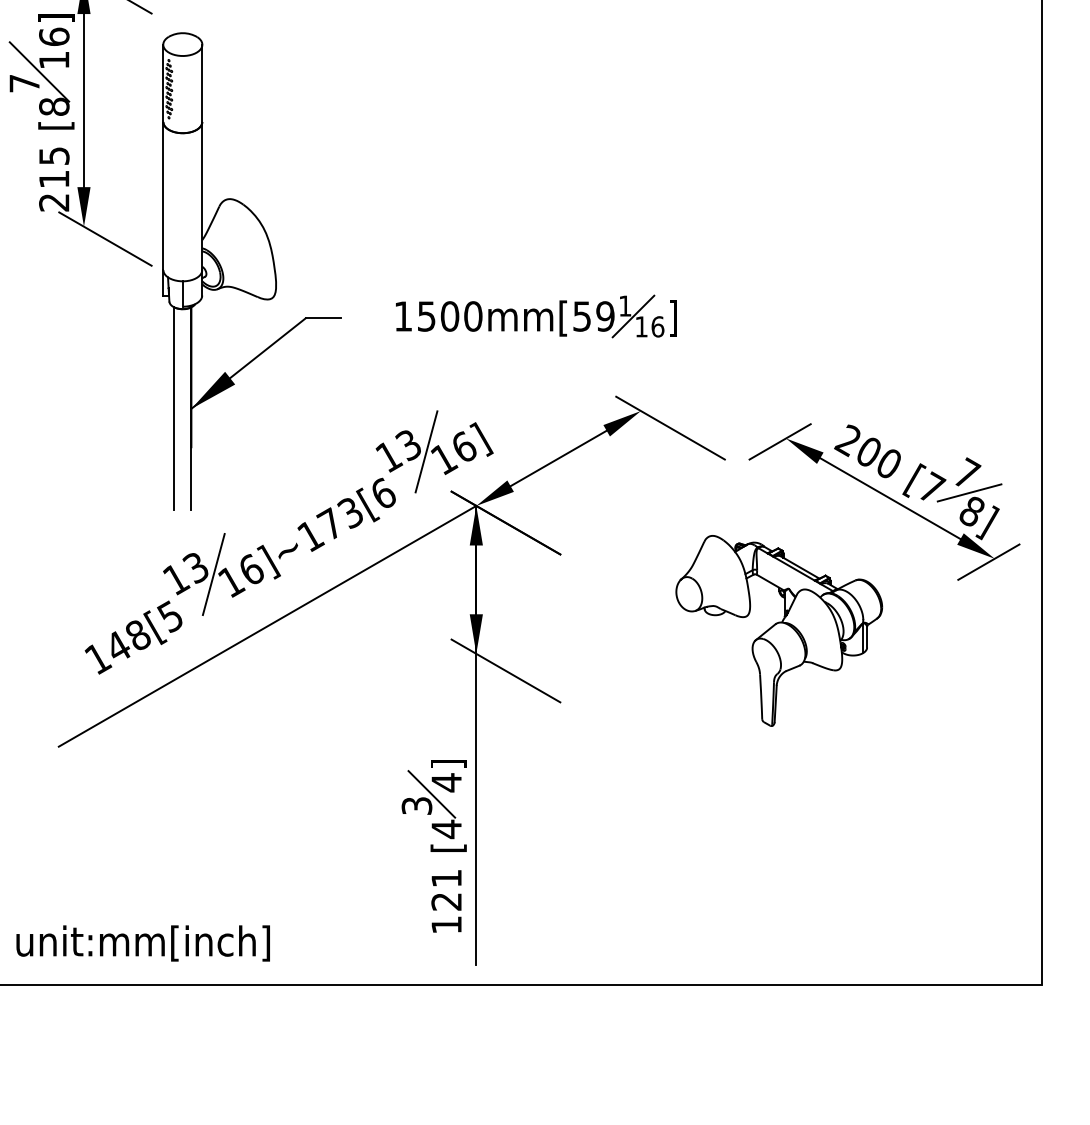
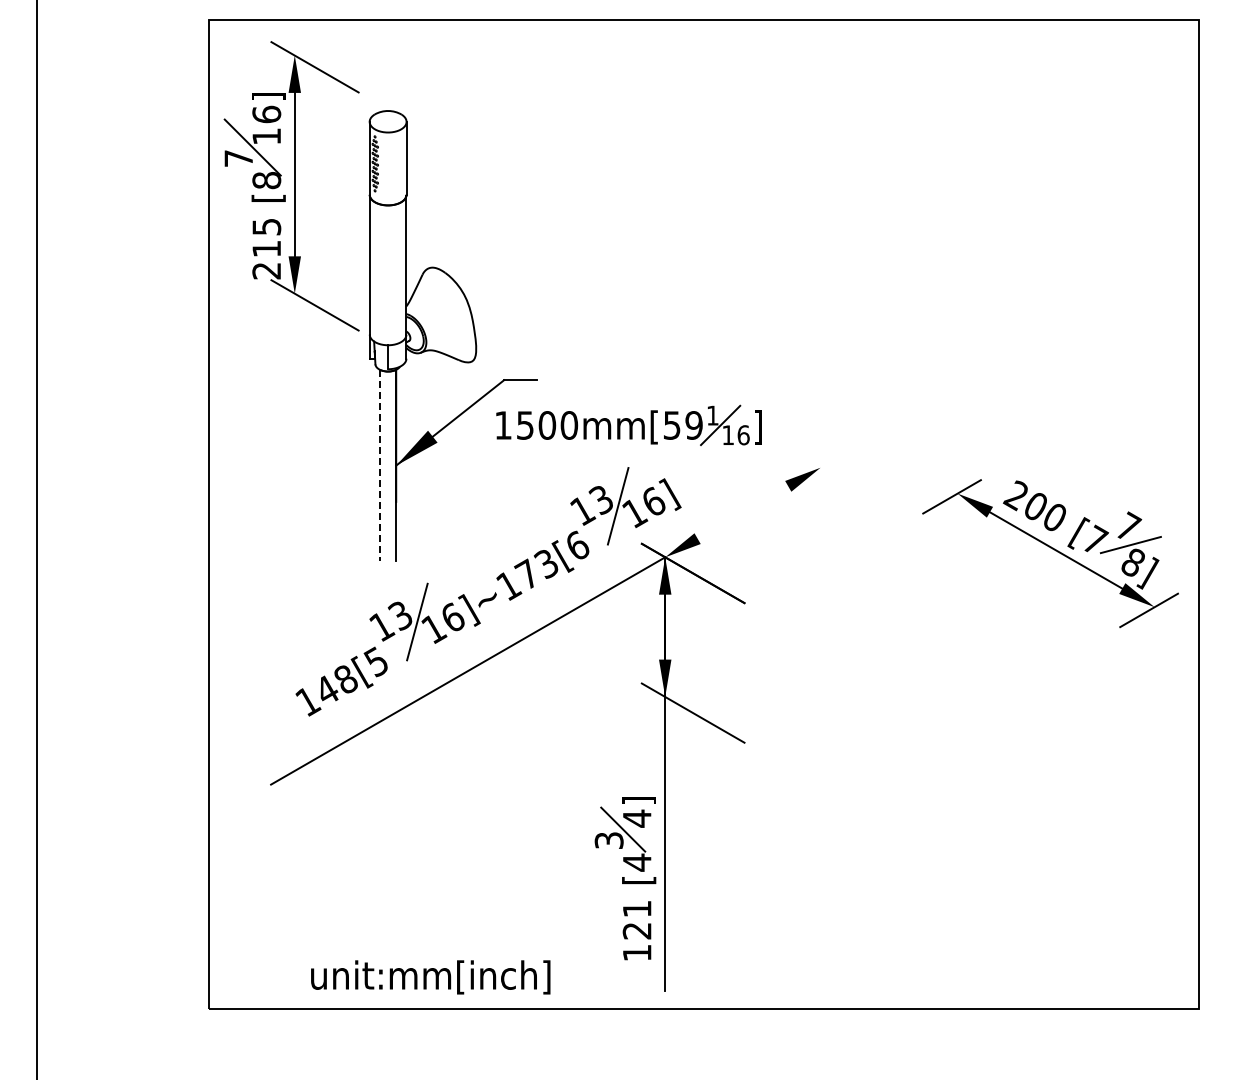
part: (535, 315) -> (628, 424), moved
line: (173, 408) -> (379, 465), solid -> dashed
line: (670, 427) -> (848, 483), removed
line: (558, 458) -> (742, 512), removed
part: (779, 630) -> (951, 674), removed
text: (142, 943) -> (430, 977), moved

